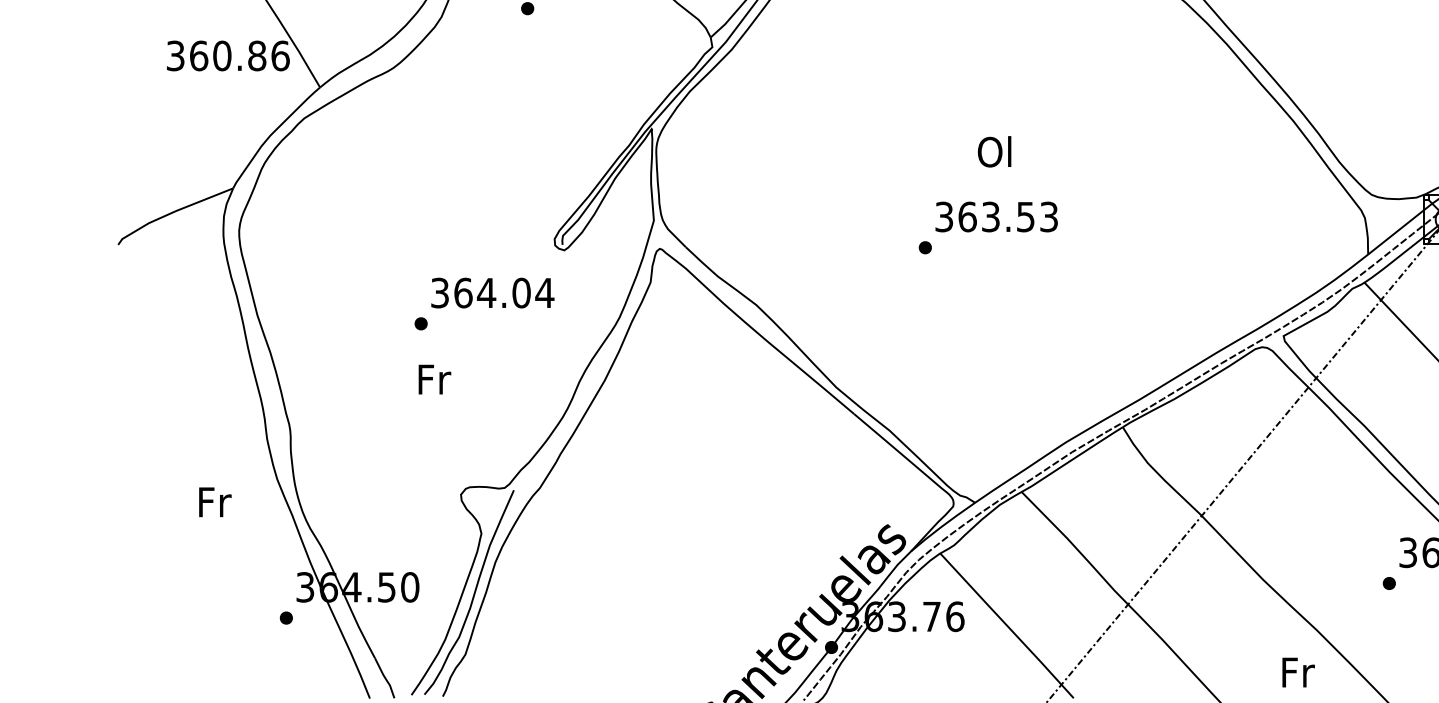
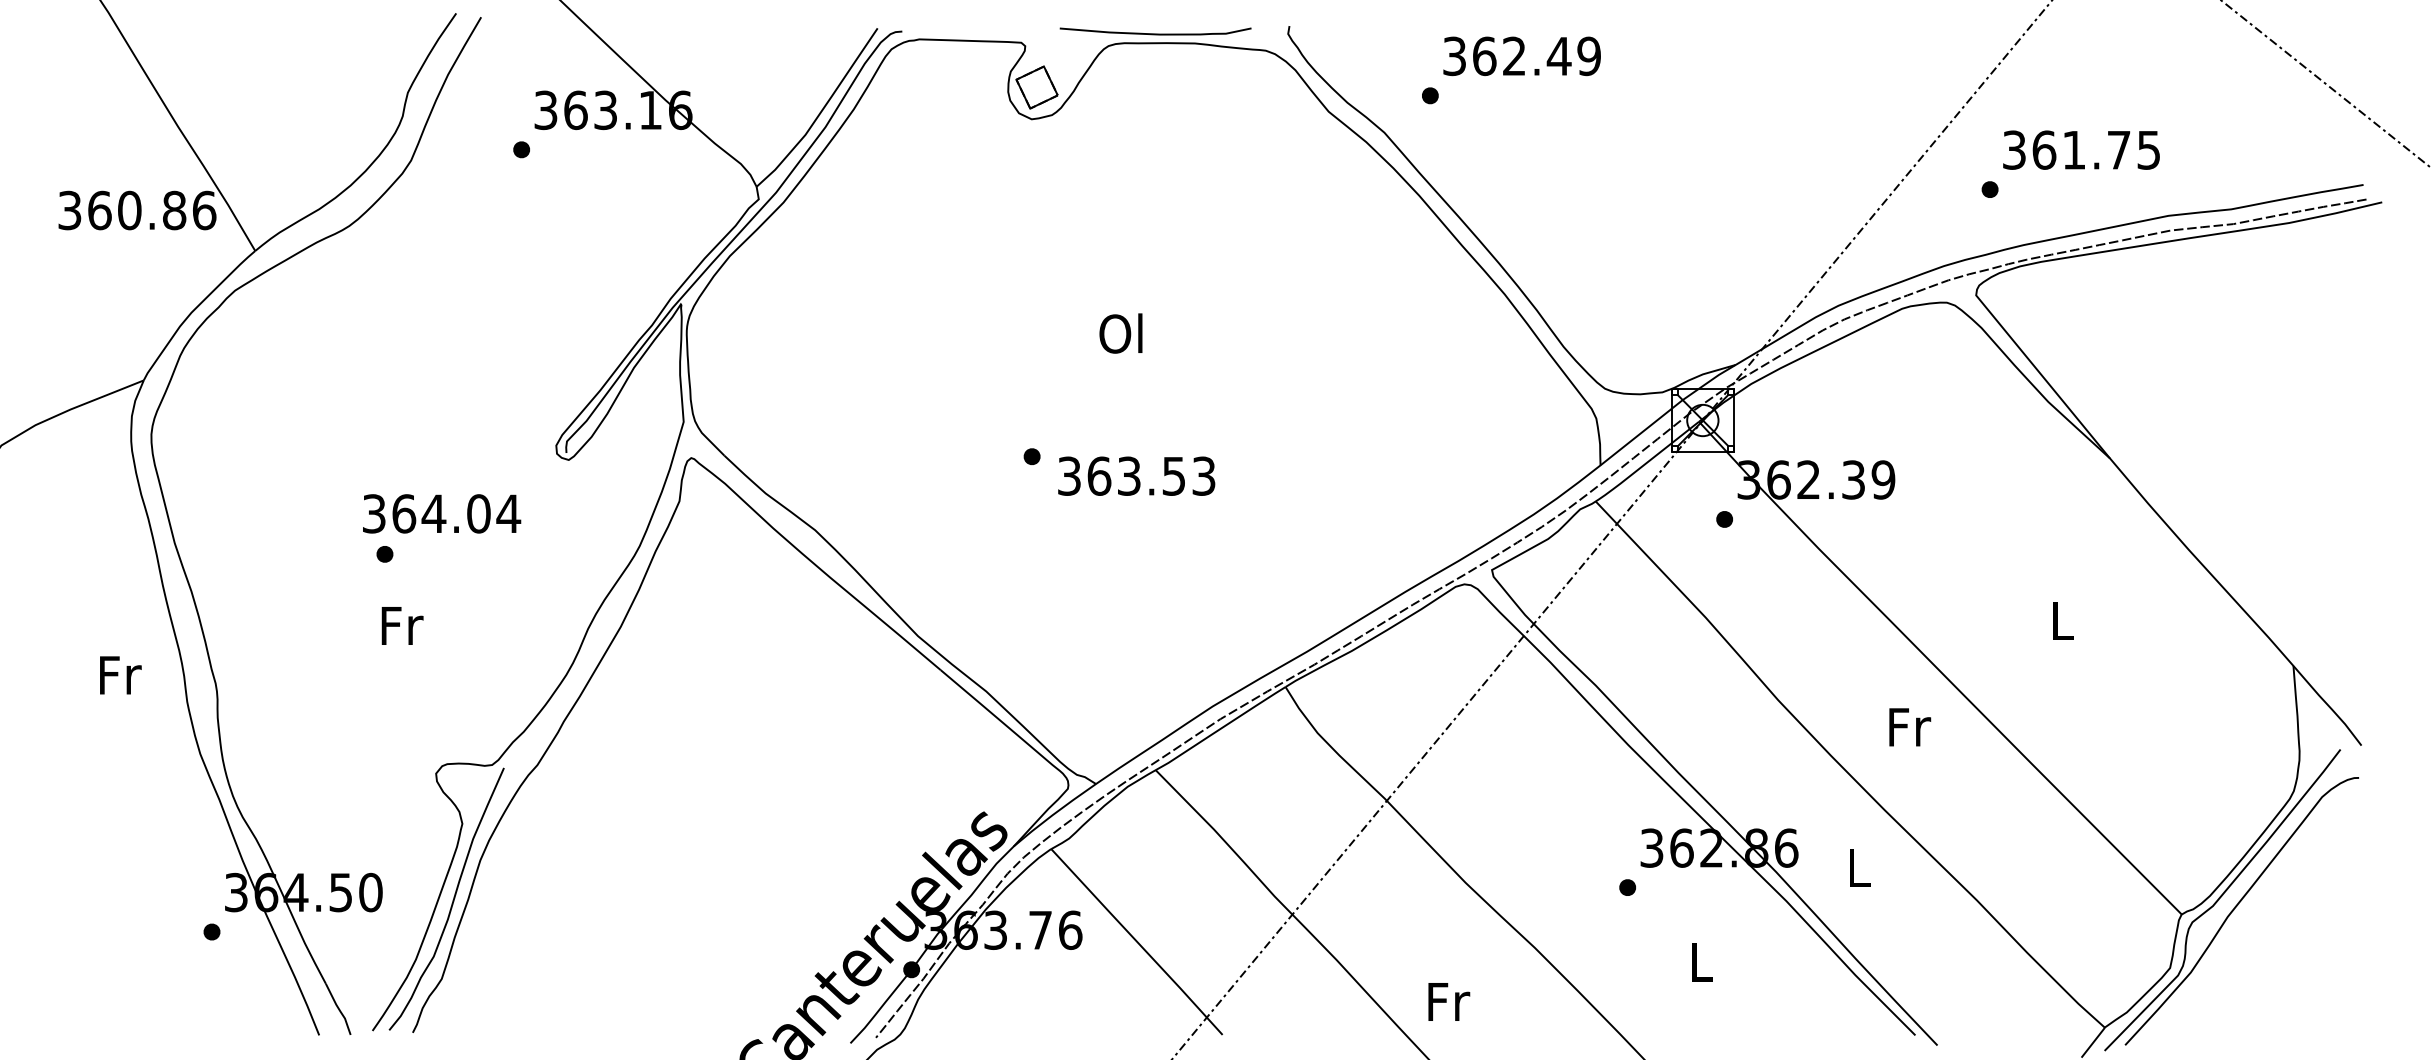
text: (996, 216) -> (1136, 475), moved
text: (493, 292) -> (442, 513), moved
text: (215, 502) -> (120, 675), moved
text: (1298, 672) -> (1449, 1001), moved

